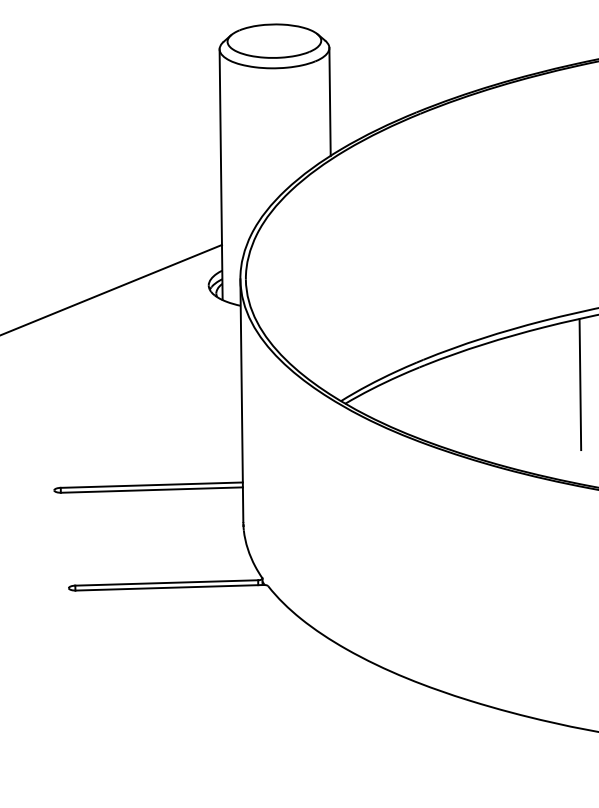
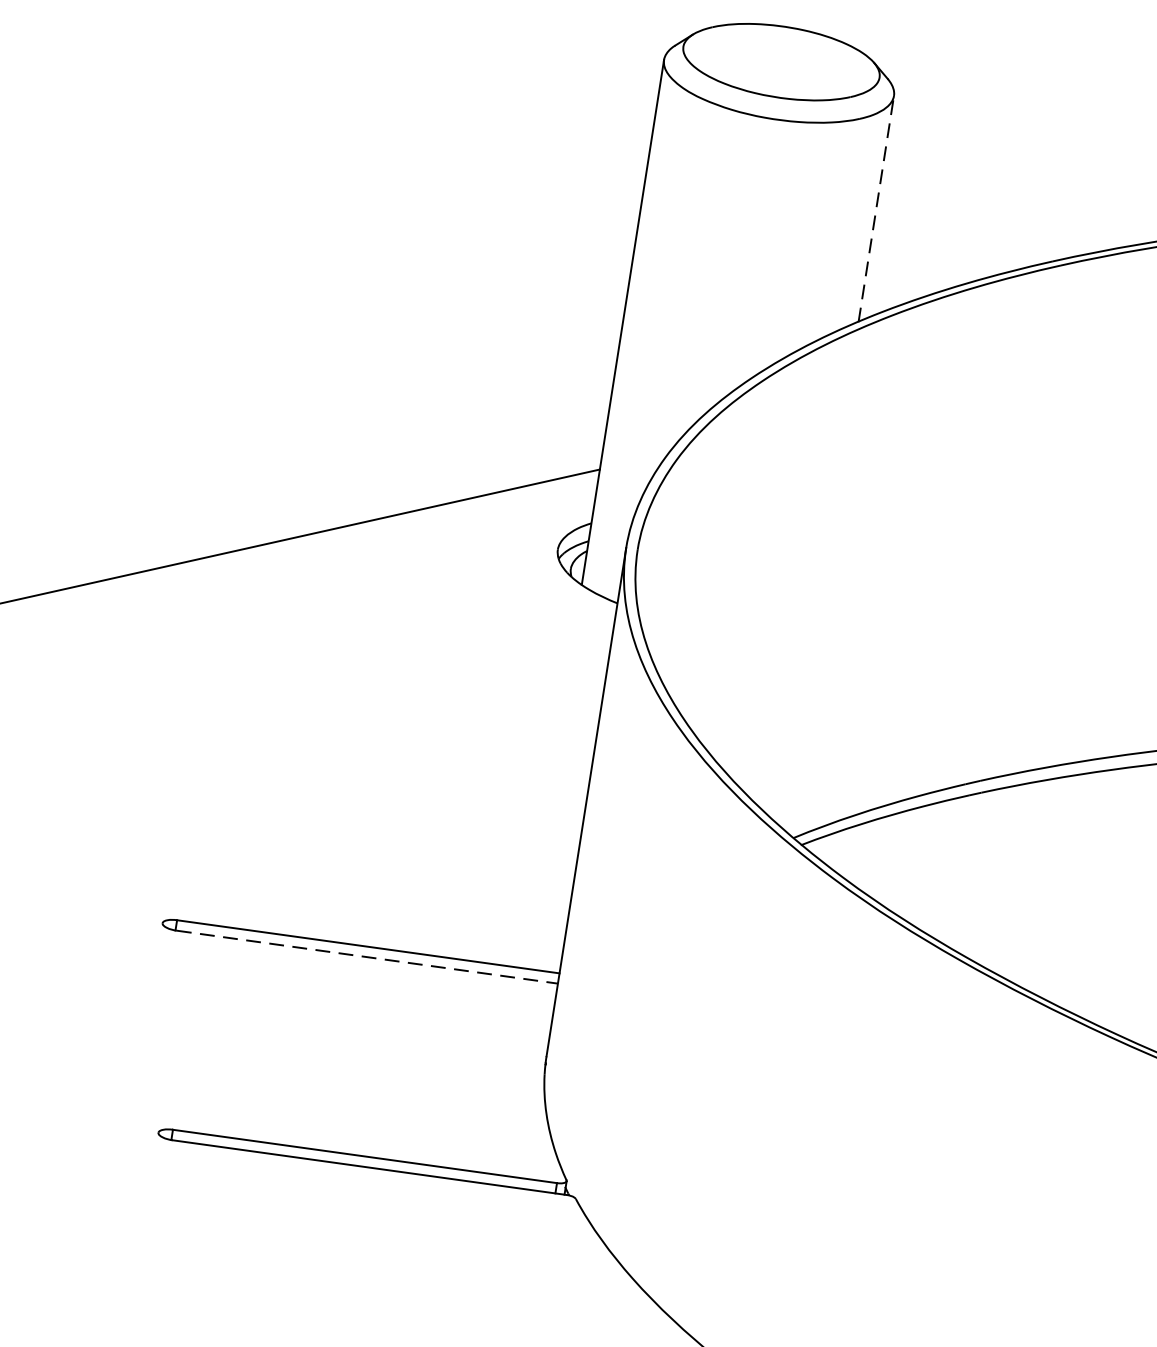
line: (330, 101) -> (877, 208), solid -> dashed
line: (152, 490) -> (367, 958), solid -> dashed

